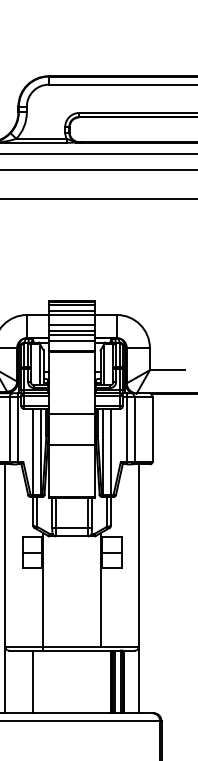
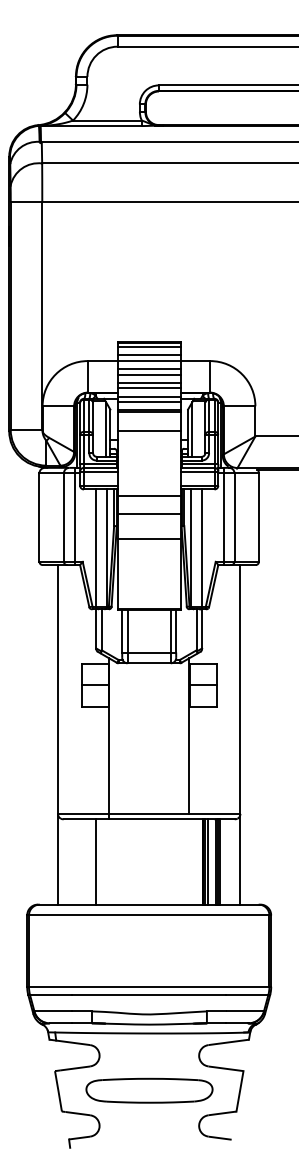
line: (71, 321) -> (148, 369), added
line: (71, 345) -> (148, 402), added
line: (71, 366) -> (148, 431), added
line: (71, 427) -> (148, 514), added

